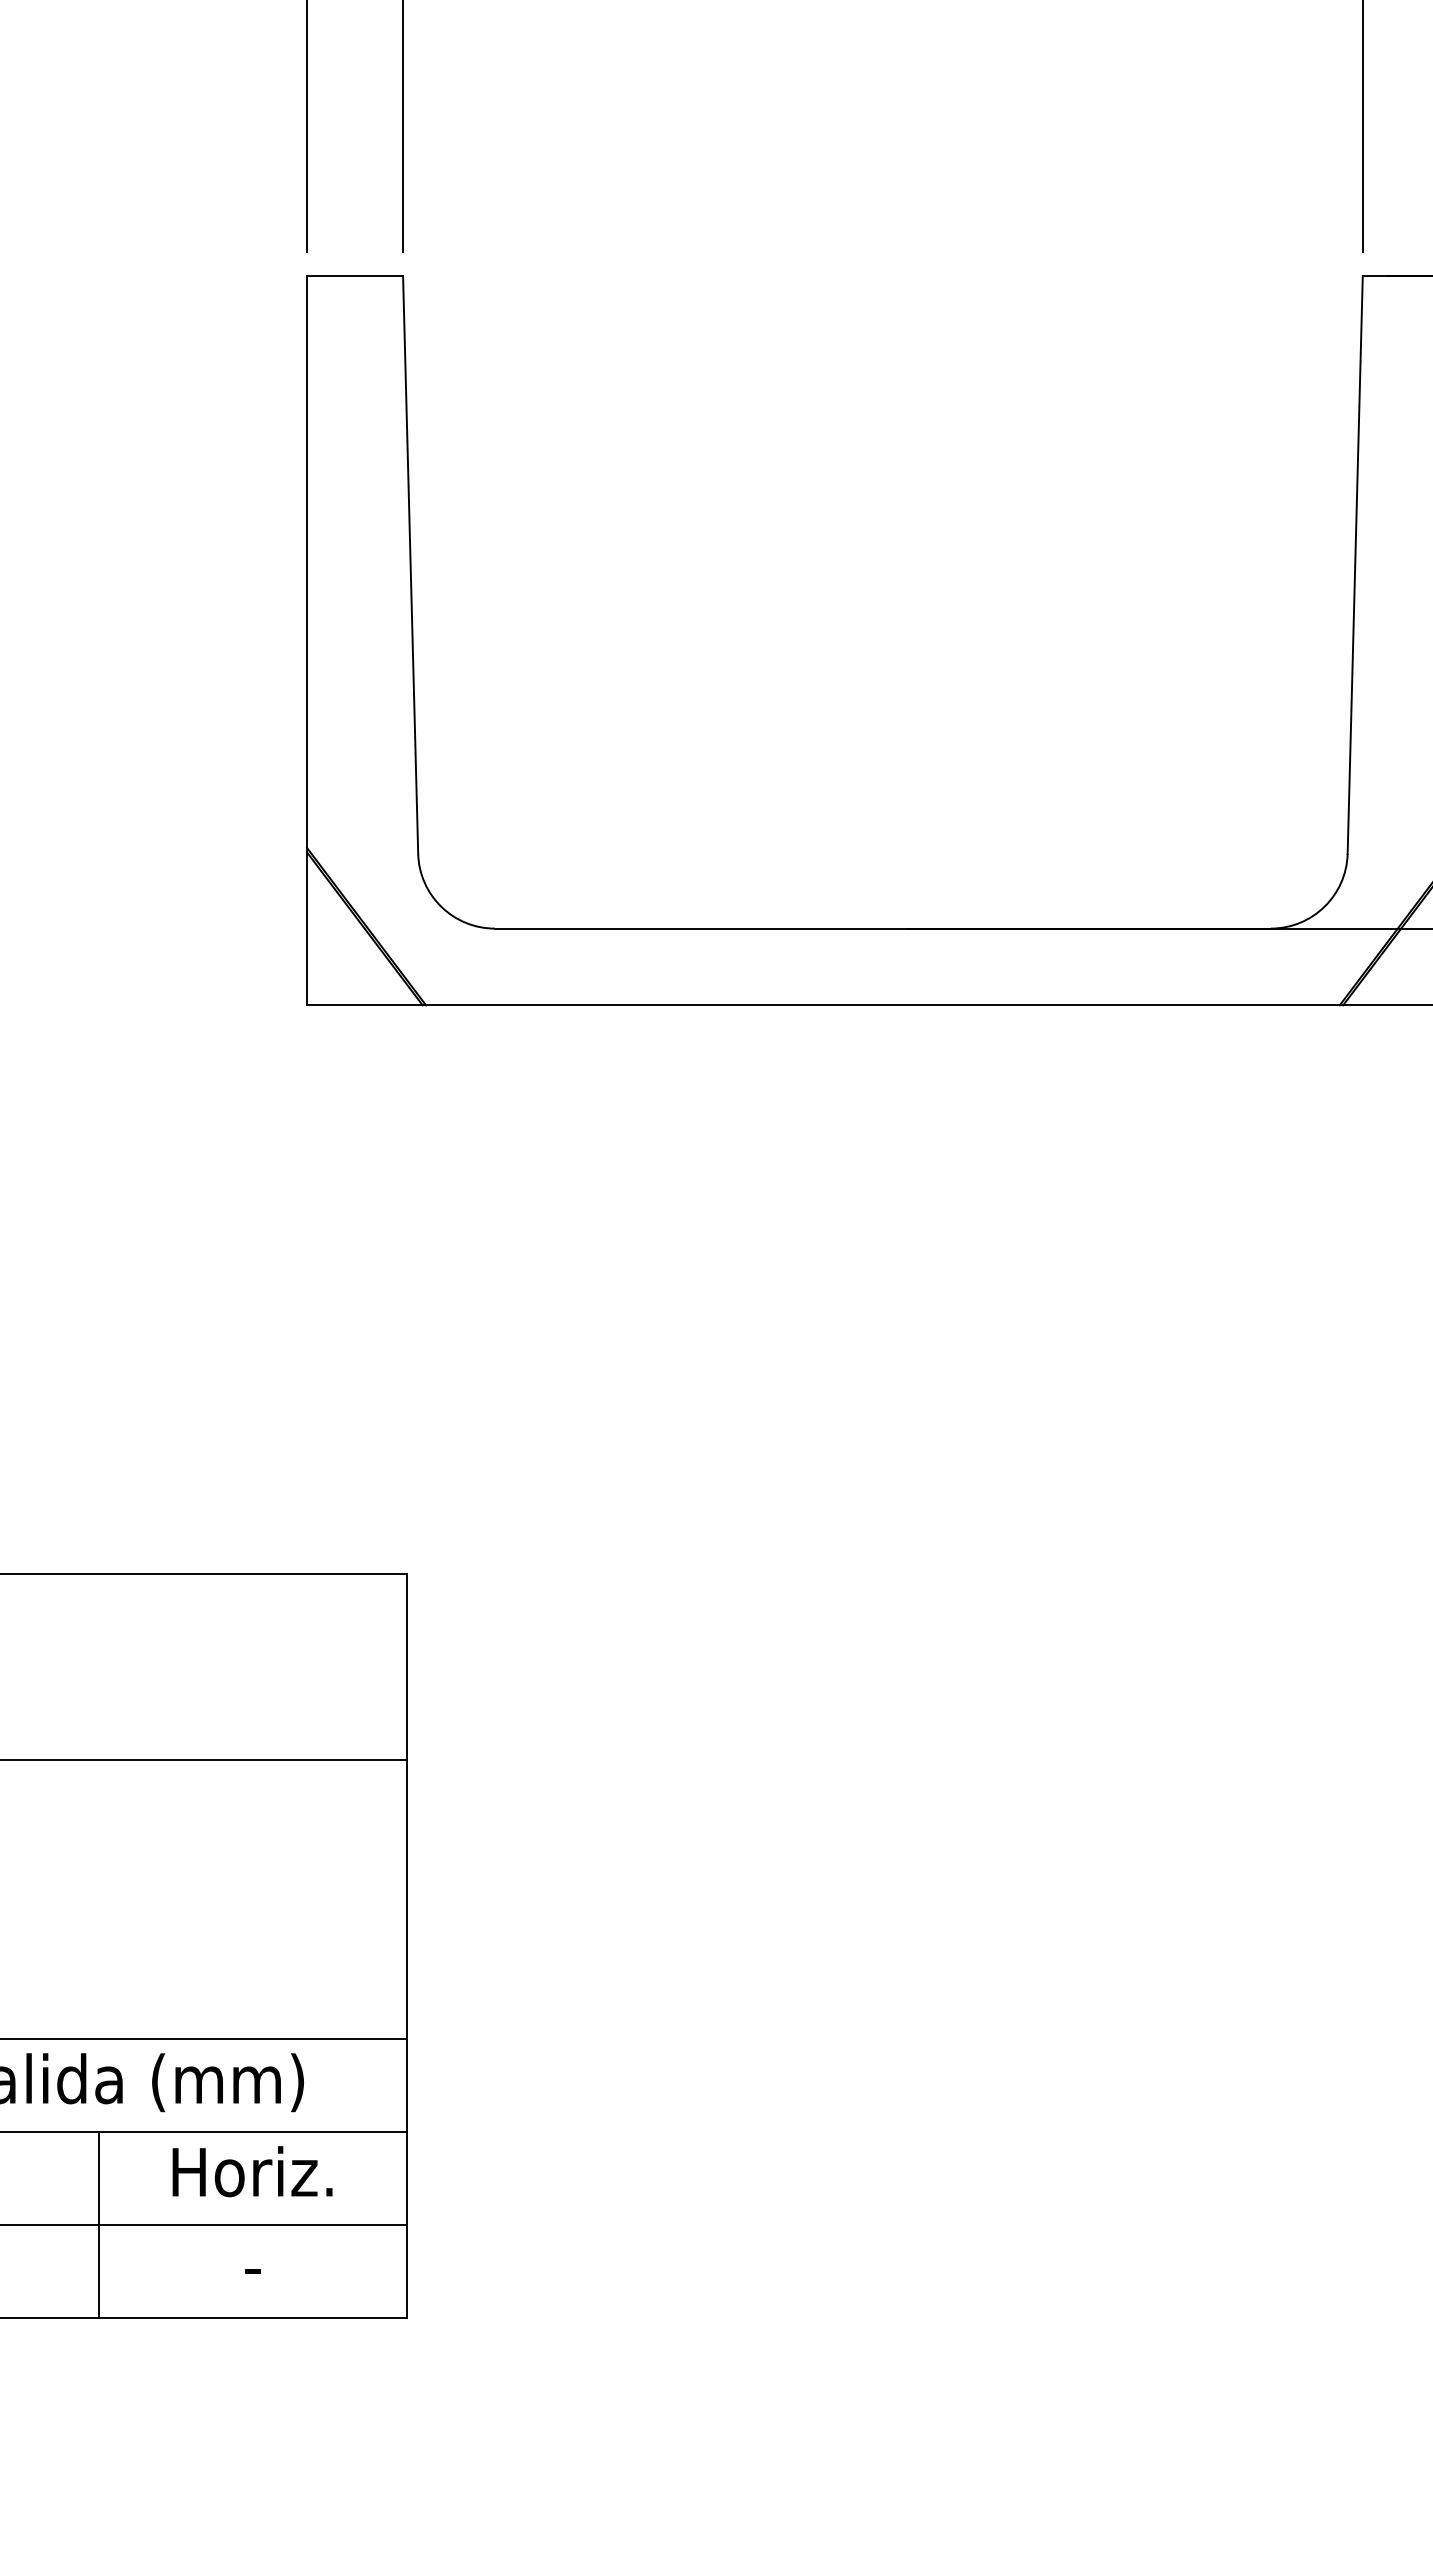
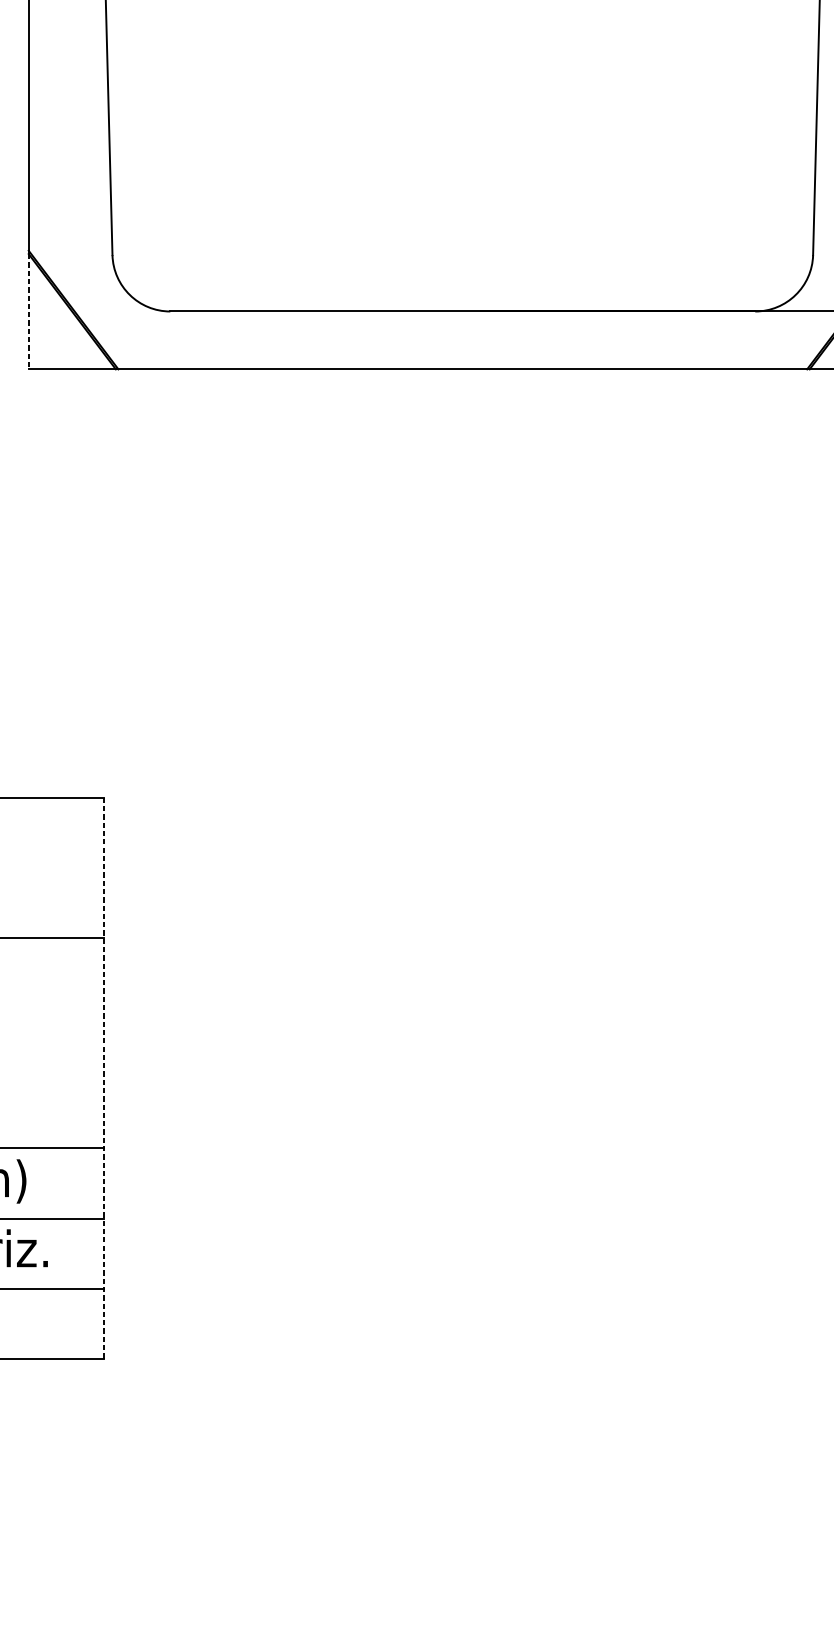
line: (307, 929) -> (29, 312), solid -> dashed
line: (407, 1946) -> (104, 1078), solid -> dashed

